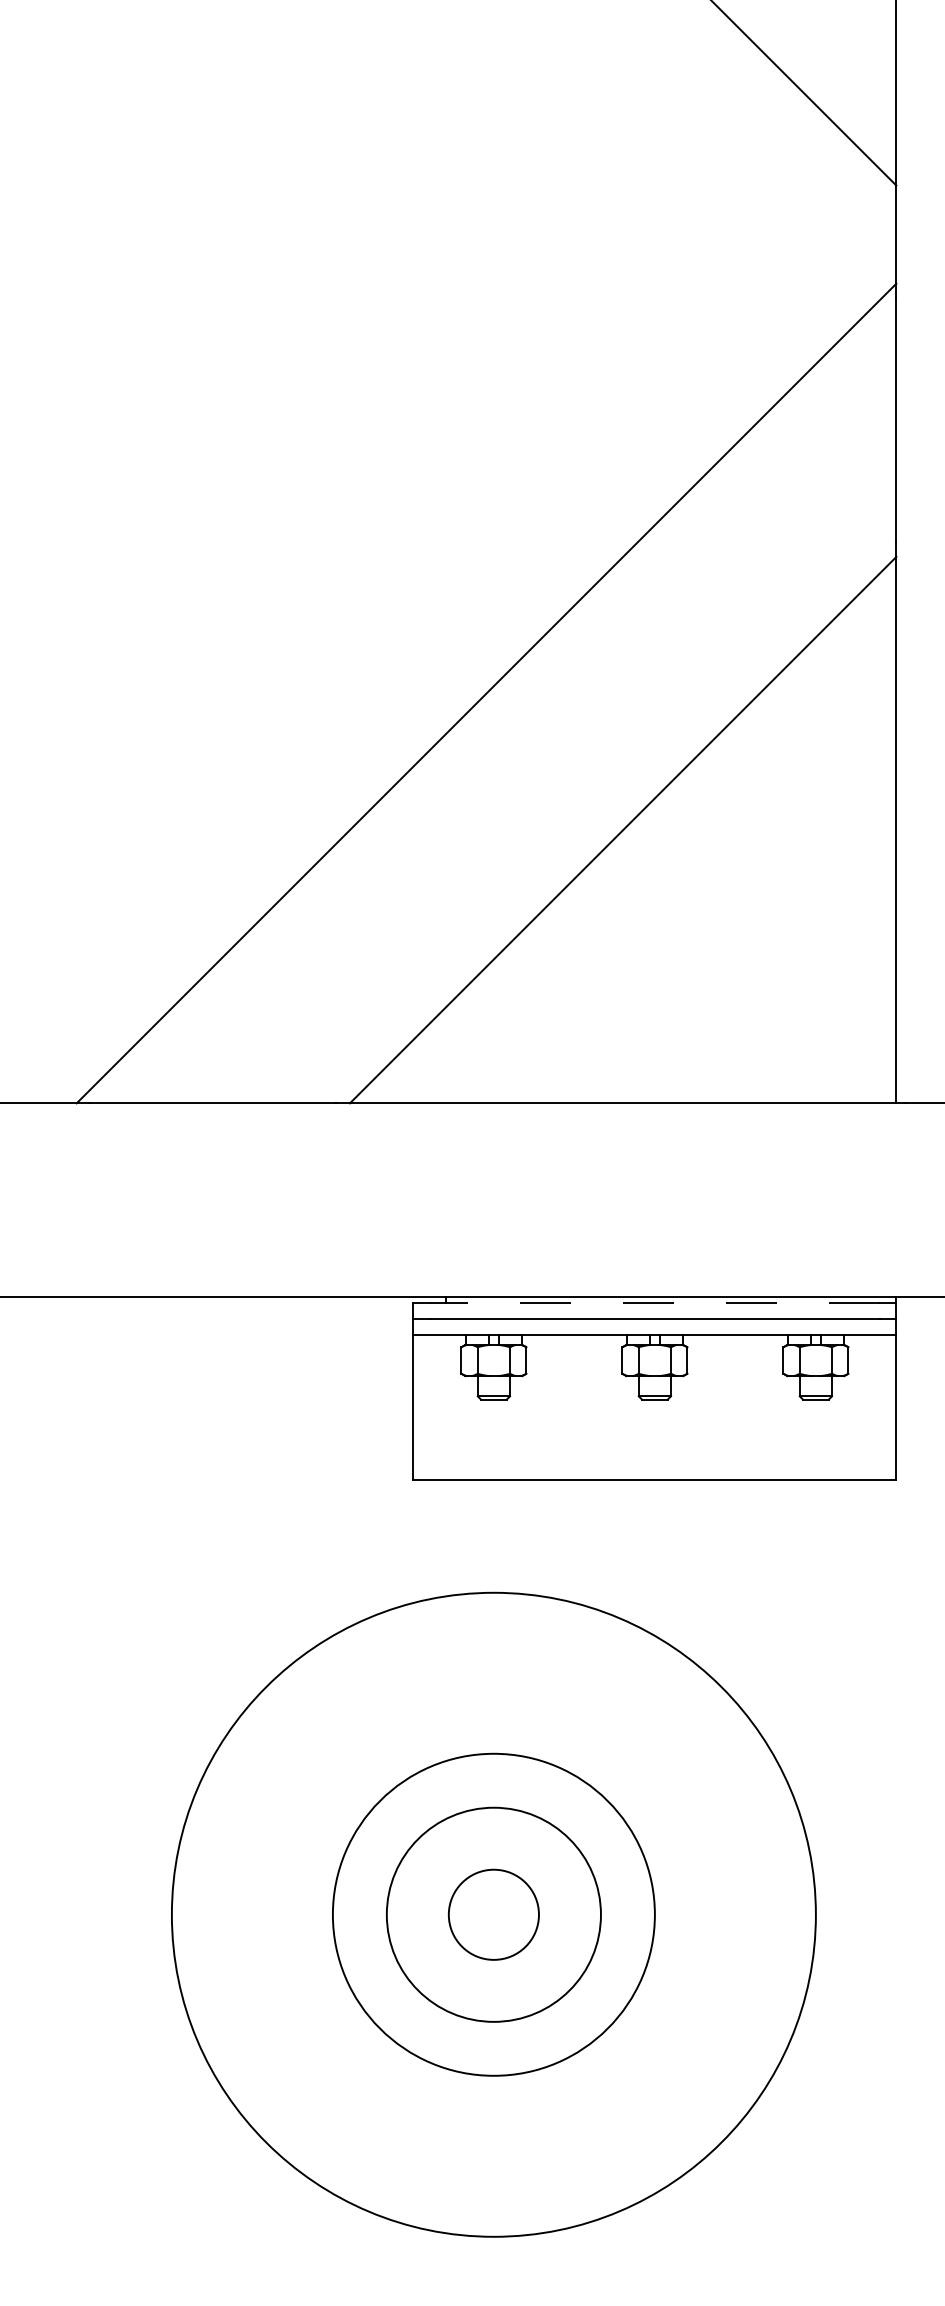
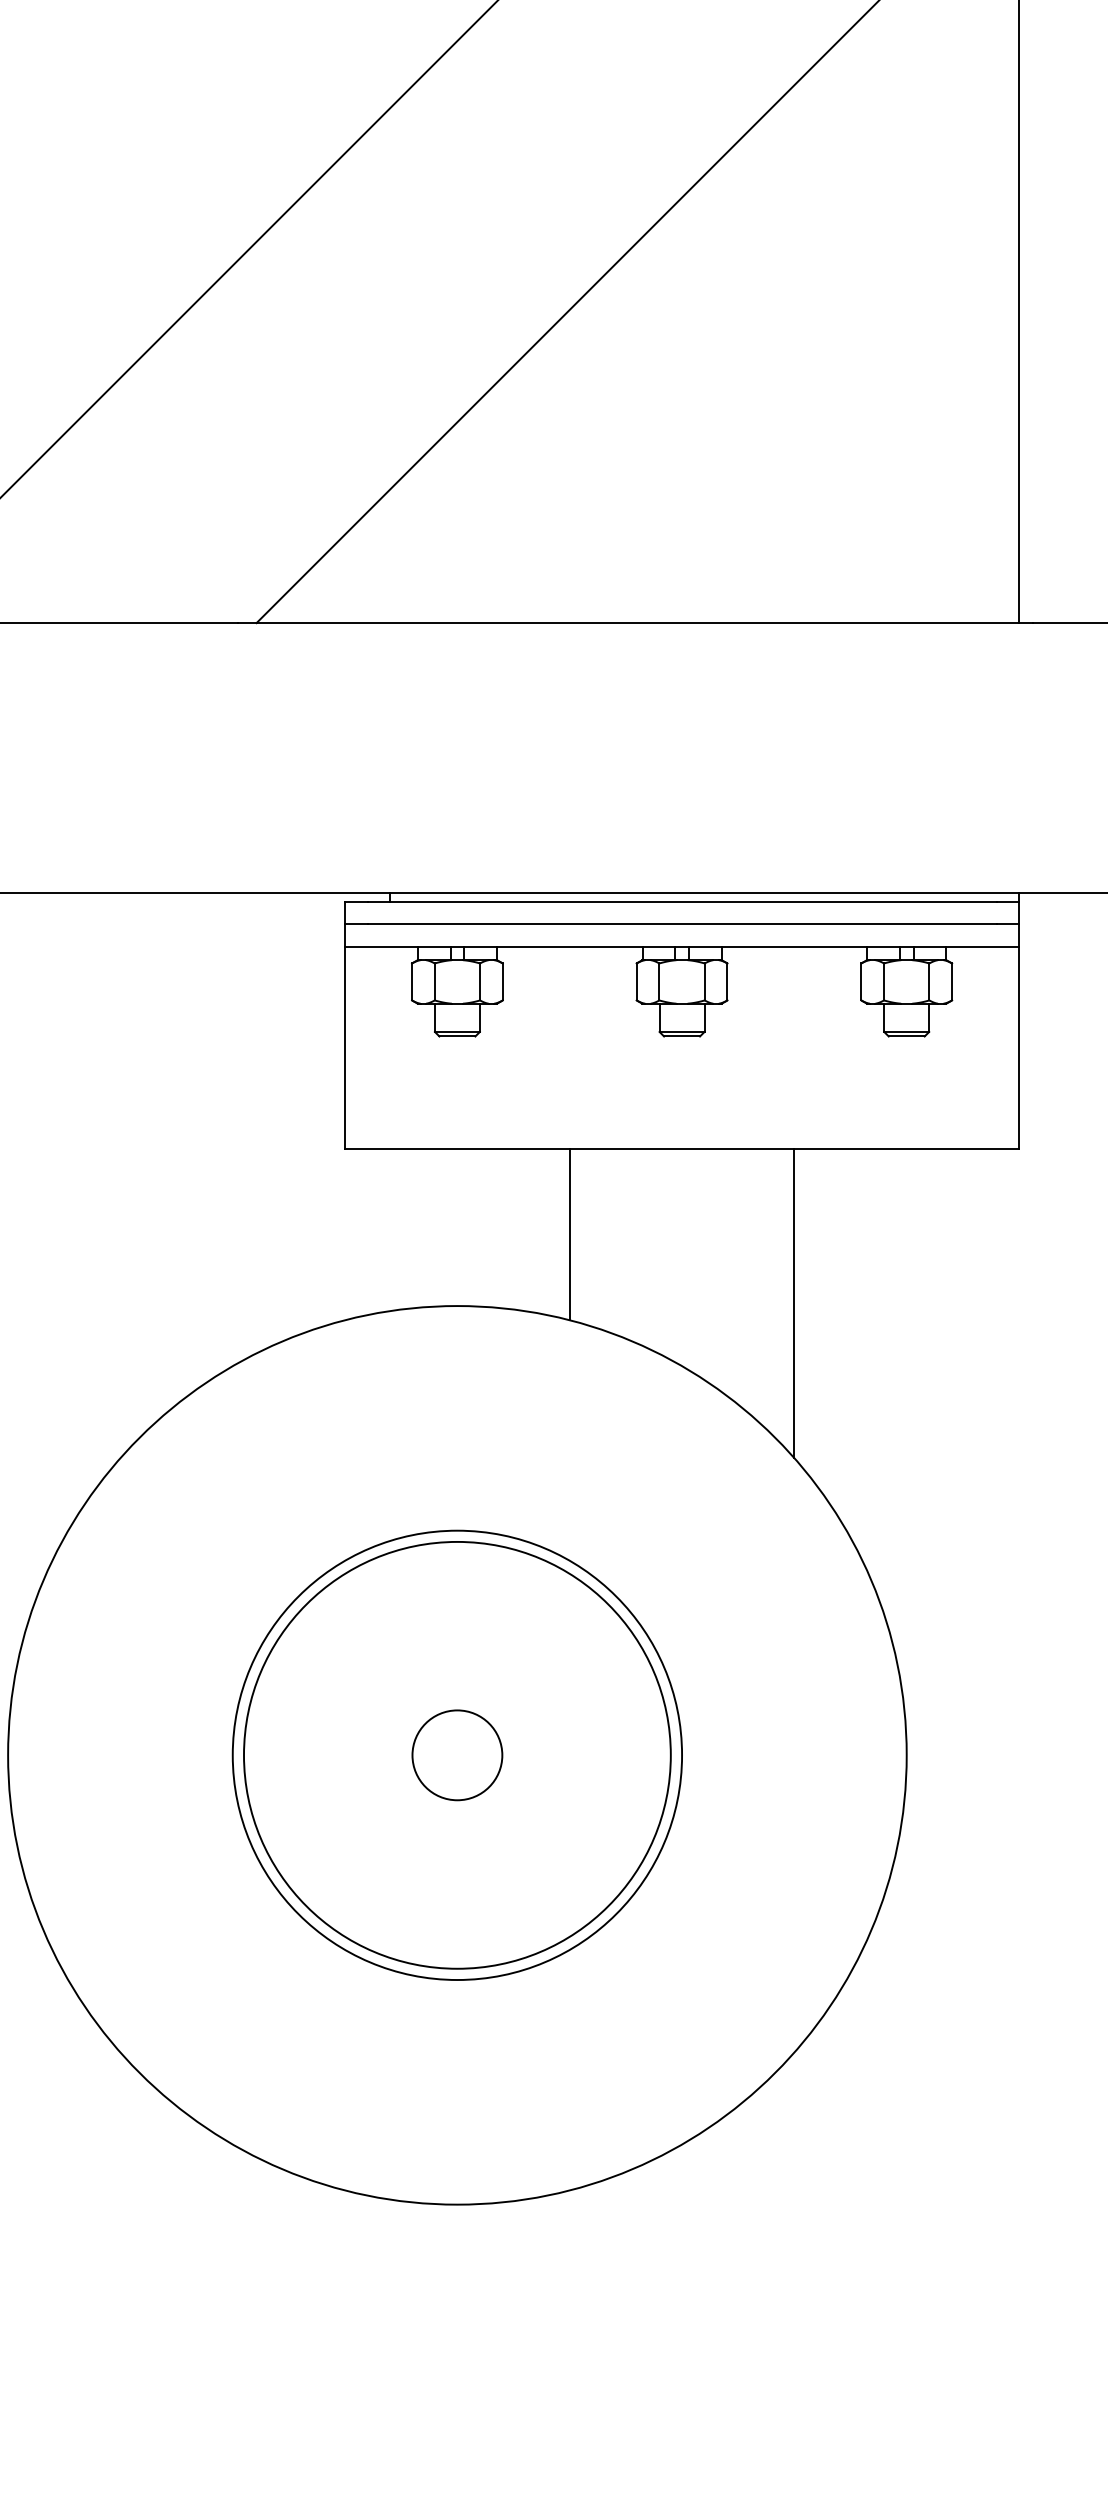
line: (654, 1302) -> (681, 900), dashed -> solid
line: (574, 1541) -> (569, 1234), added
line: (735, 1590) -> (794, 1302), added
circle: (493, 1914) -> (456, 1754), size x0.71
circle: (493, 1914) -> (456, 1754), size x1.43

